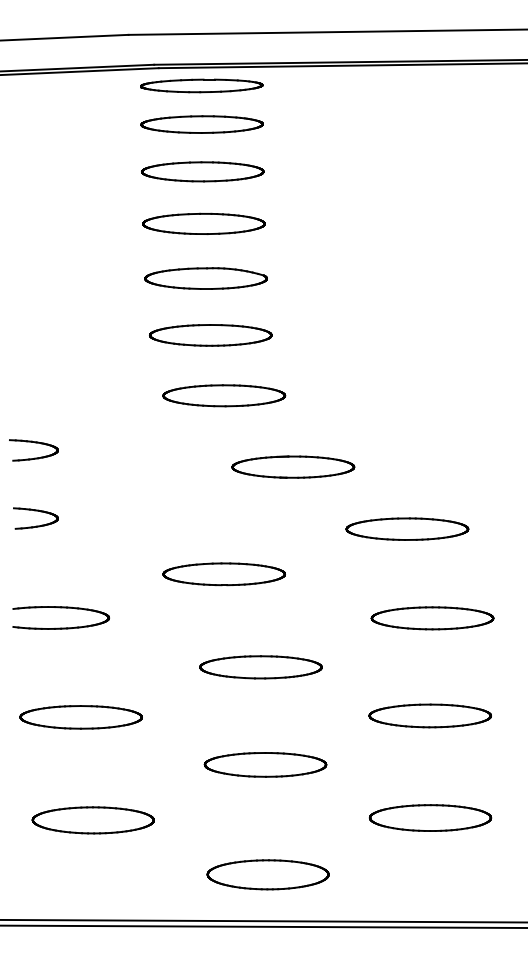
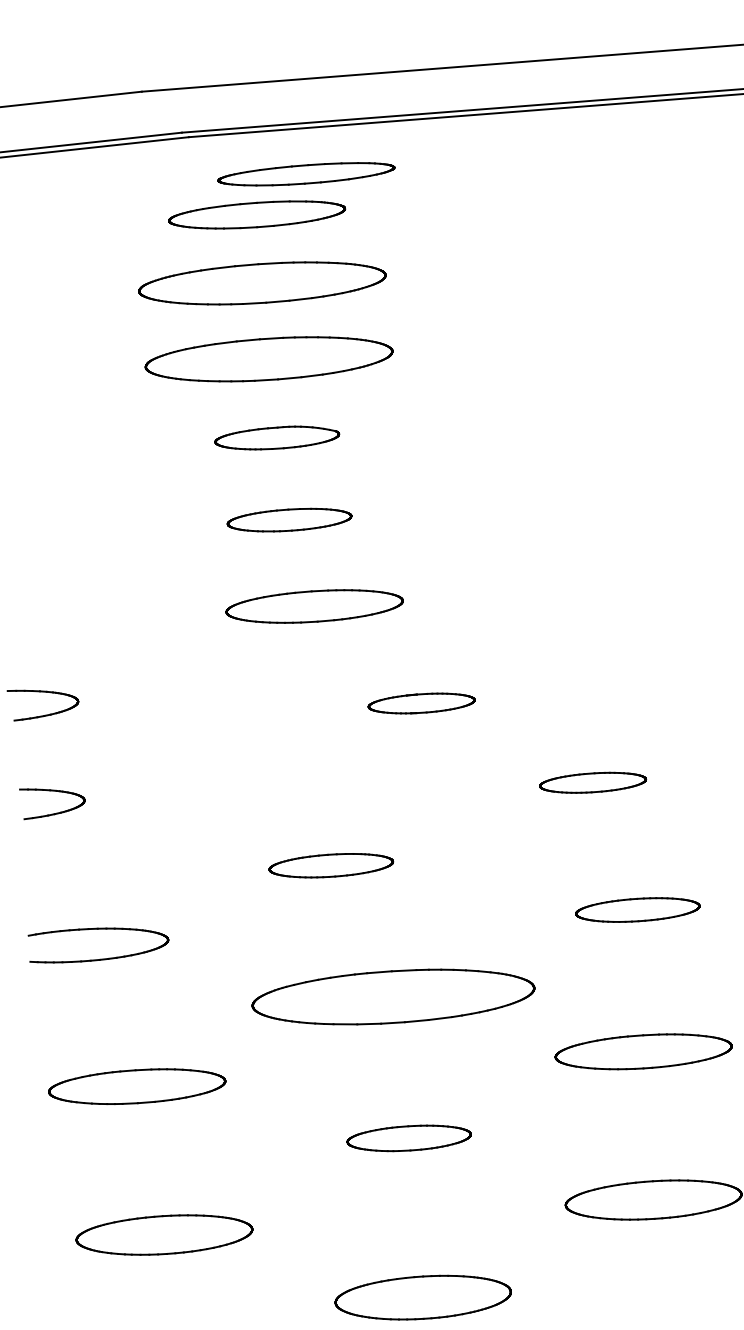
part: (201, 85) -> (306, 173), moved
part: (202, 171) -> (262, 283), size x1.4
part: (203, 223) -> (268, 358), size x1.4
part: (205, 278) -> (276, 438), size x0.7
part: (210, 335) -> (289, 520), size x0.7
part: (293, 466) -> (421, 702), size x0.6
part: (407, 528) -> (593, 781), size x0.6
part: (223, 574) -> (330, 865), size x0.7
part: (432, 618) -> (637, 910), size x0.7
part: (260, 667) -> (392, 997), size x1.6
part: (265, 764) -> (409, 1137), size x0.7

